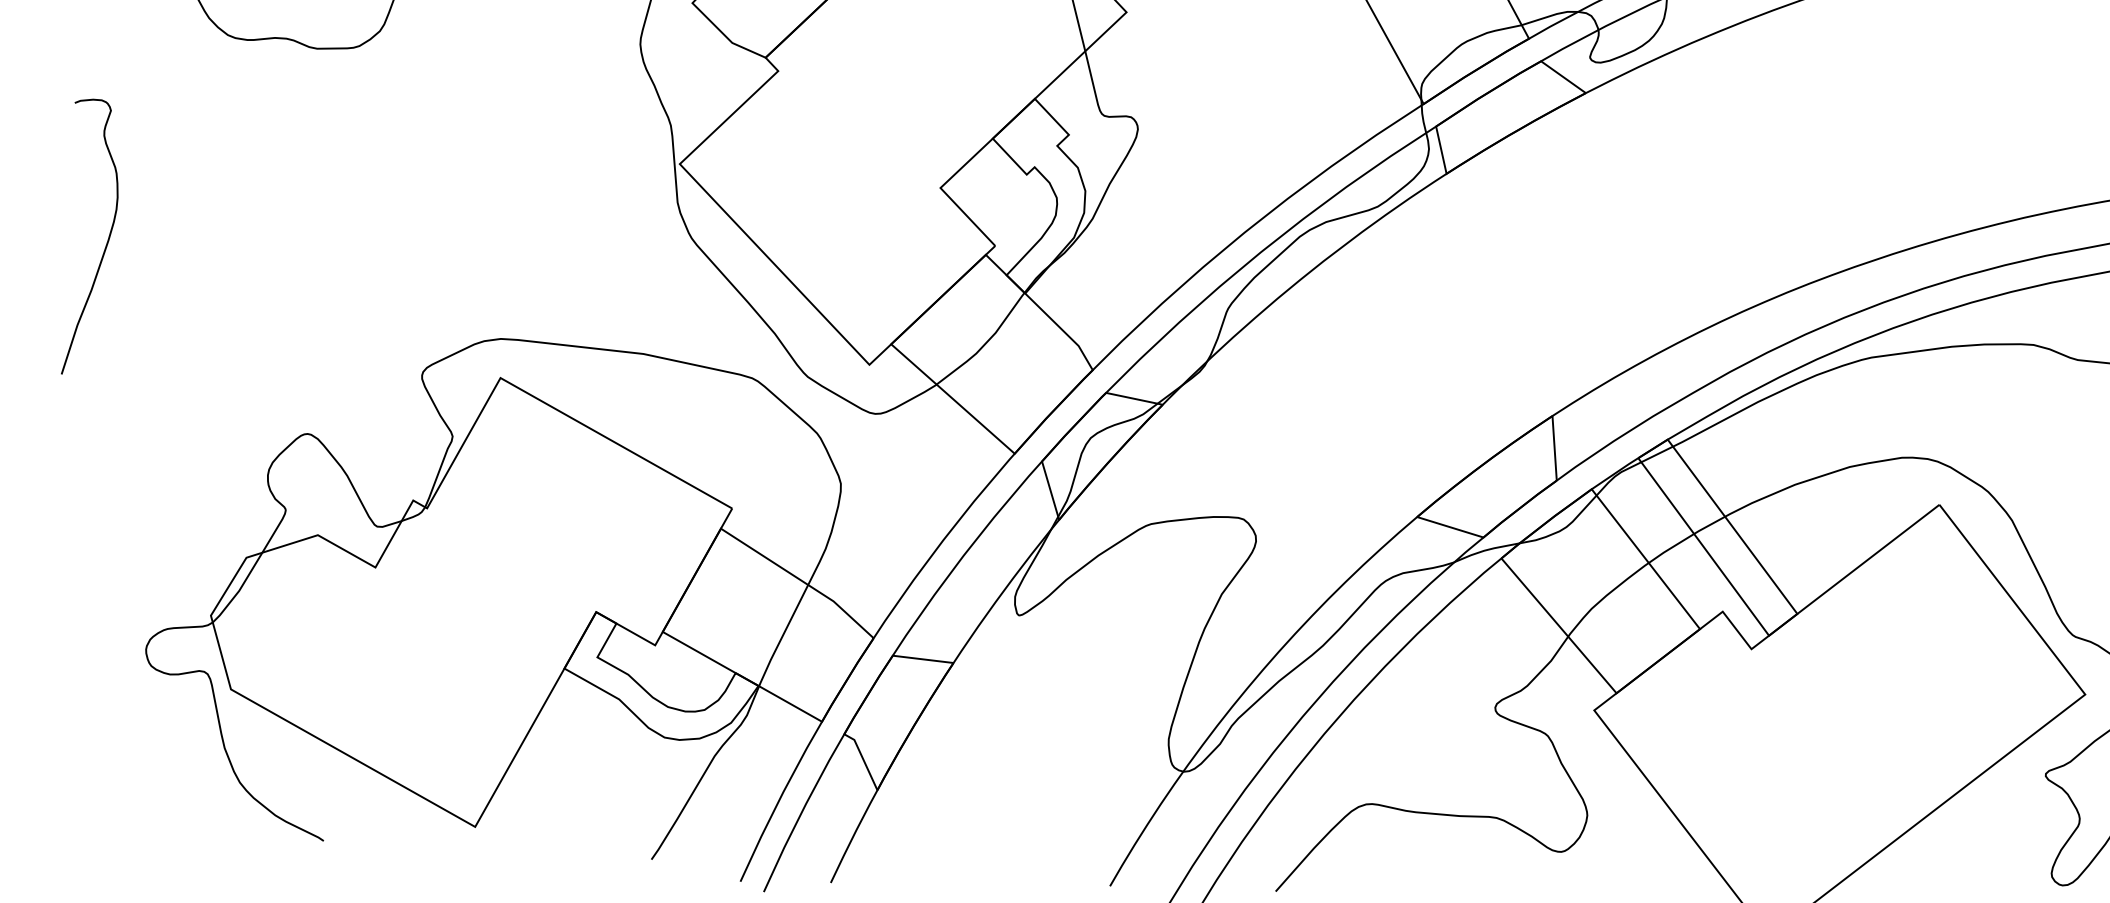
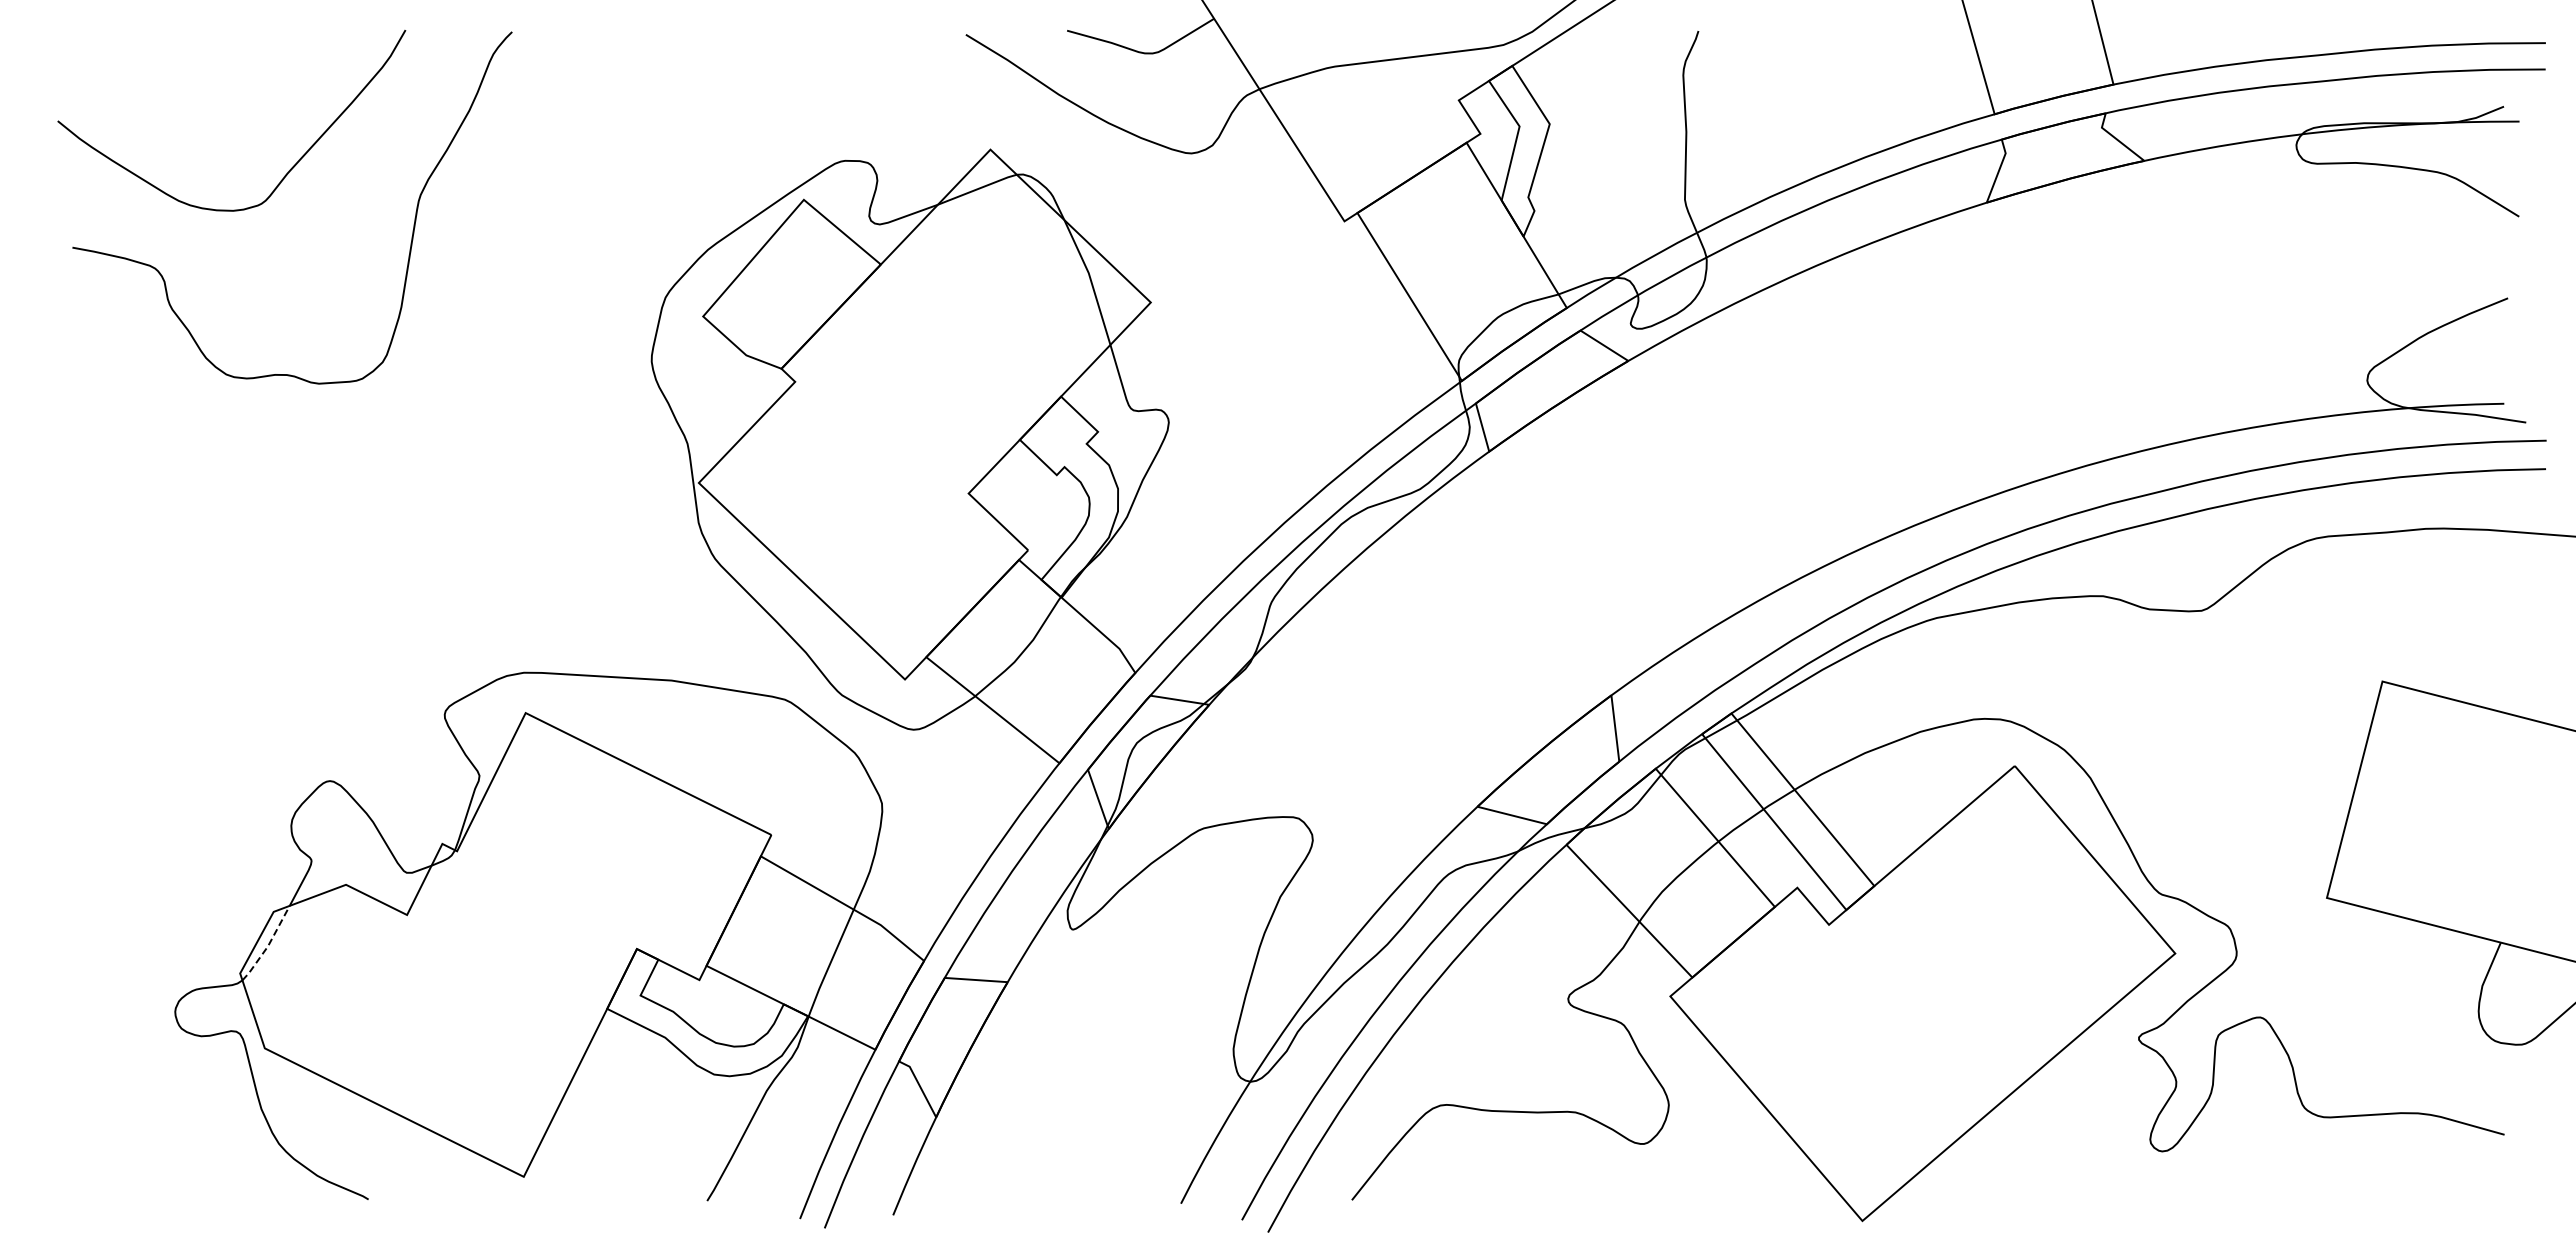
curve: (106, 242) -> (112, 594), removed
line: (239, 590) -> (268, 945), solid -> dashed

